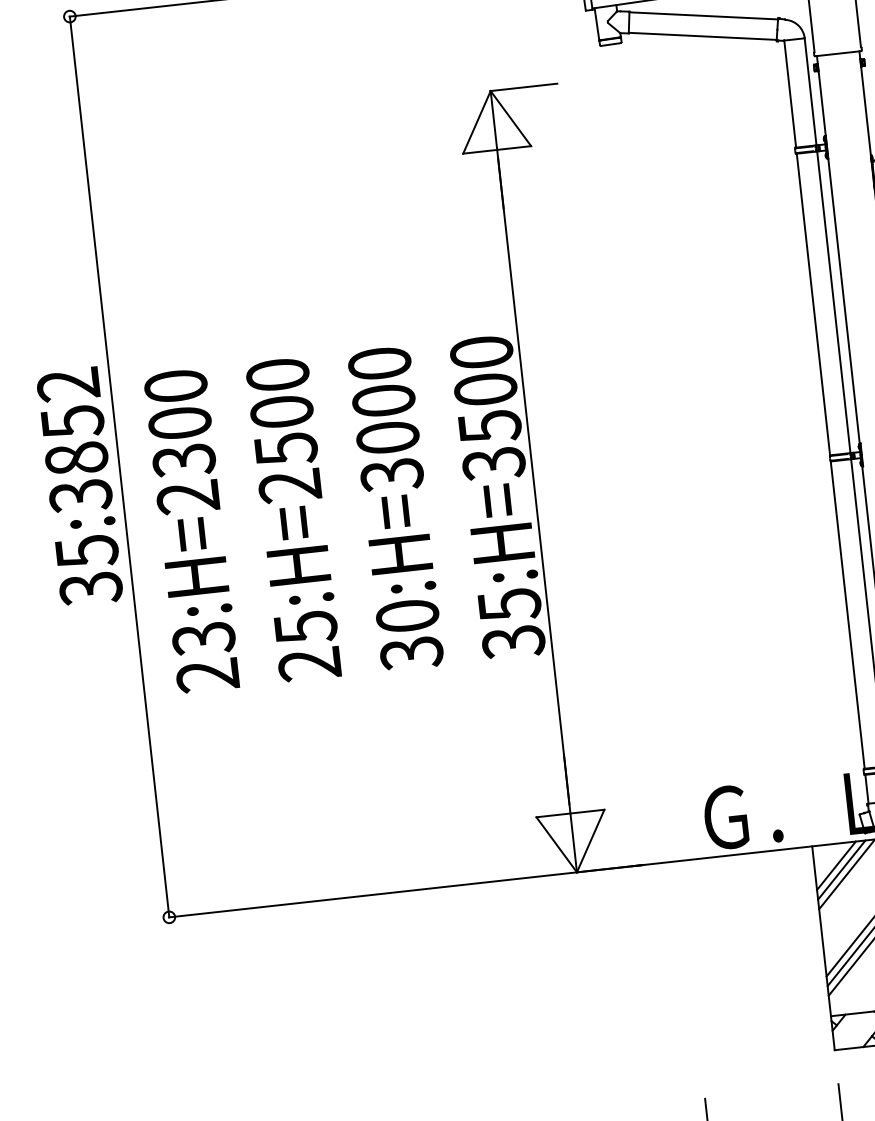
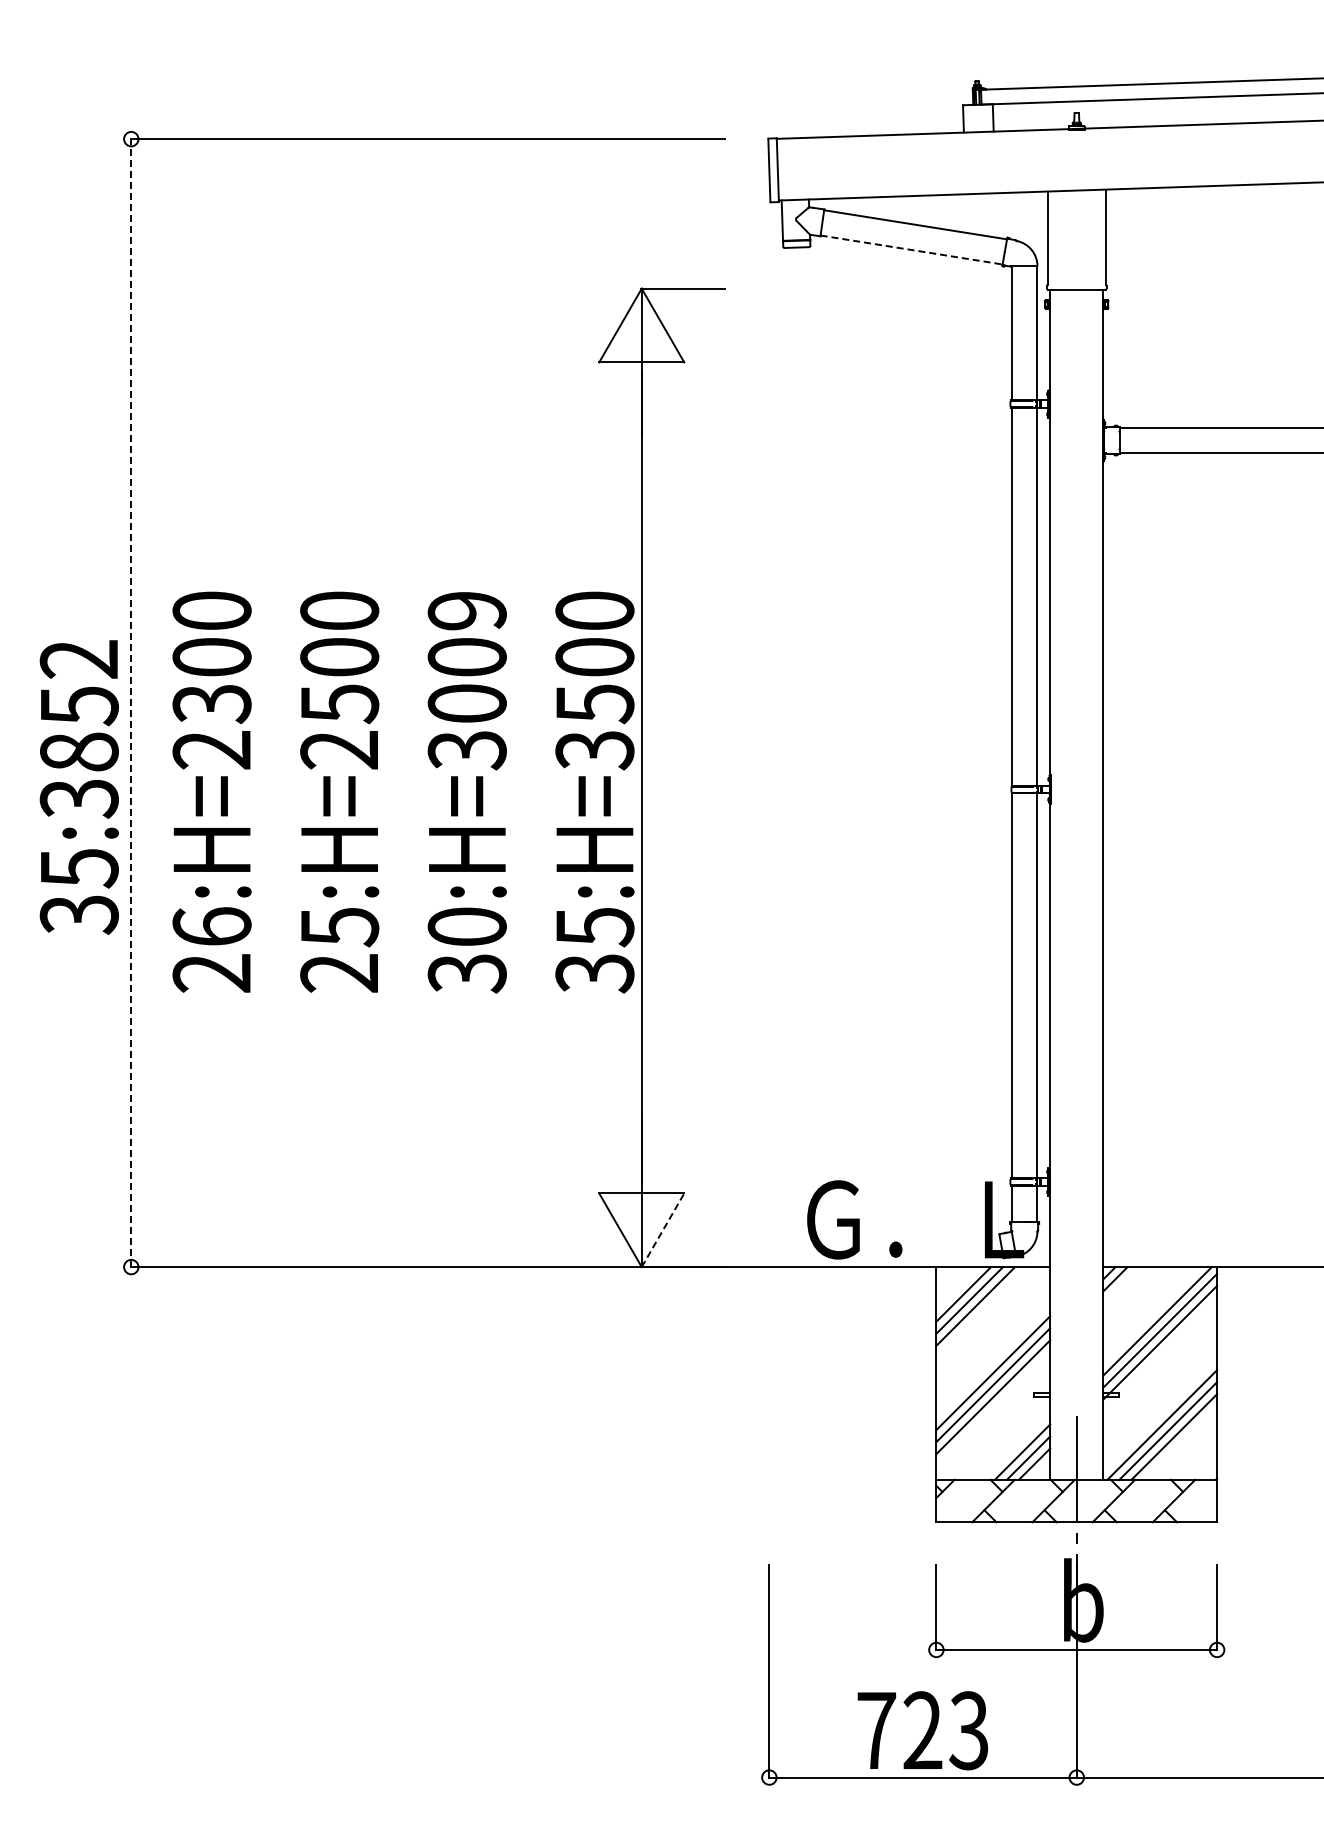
line: (703, 36) -> (912, 250), solid -> dashed
text: (379, 363) -> (466, 610), 30:H=3000 -> 30:H=3009
line: (119, 467) -> (131, 703), solid -> dashed
text: (79, 487) -> (78, 787), moved
text: (203, 639) -> (211, 927), 23:H=2300 -> 26:H=2300
line: (591, 841) -> (663, 1230), solid -> dashed

